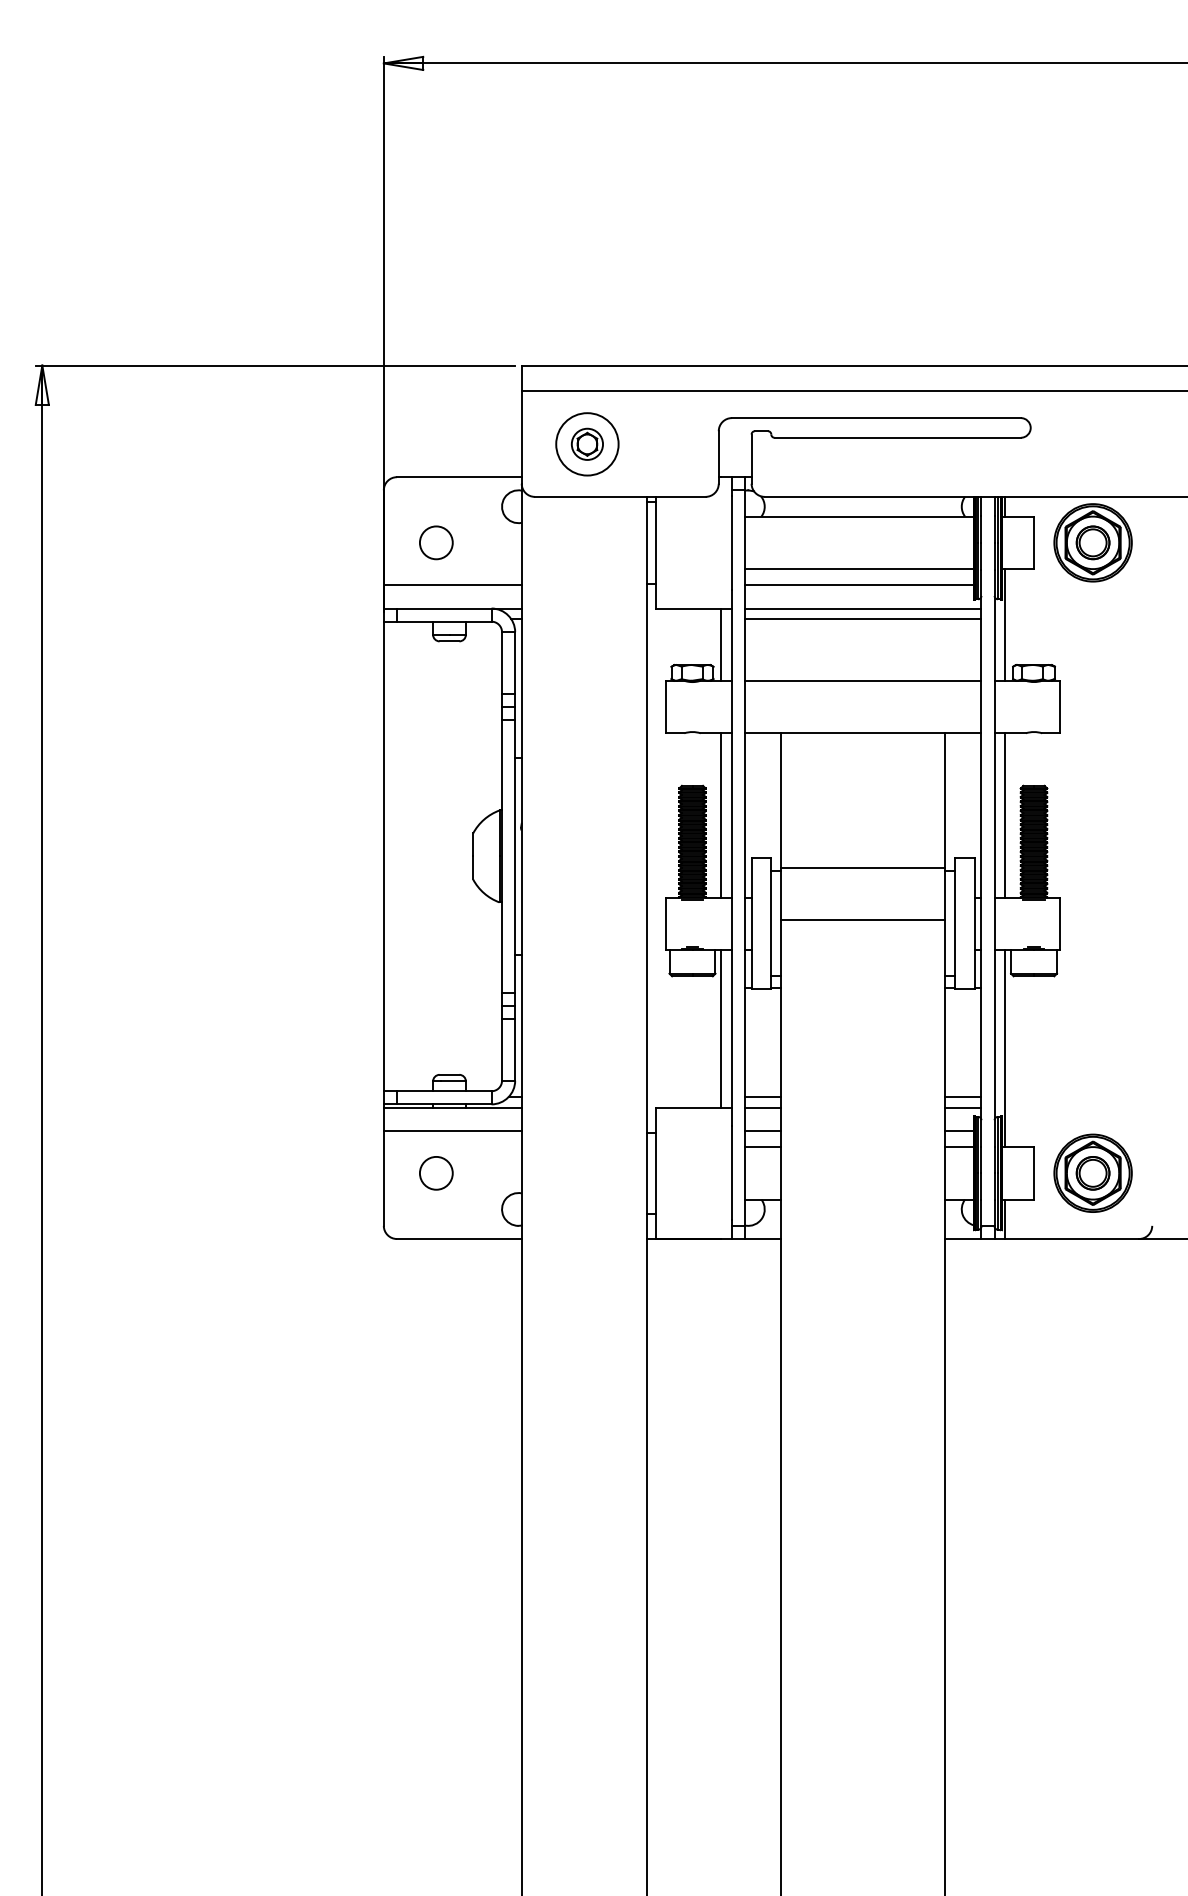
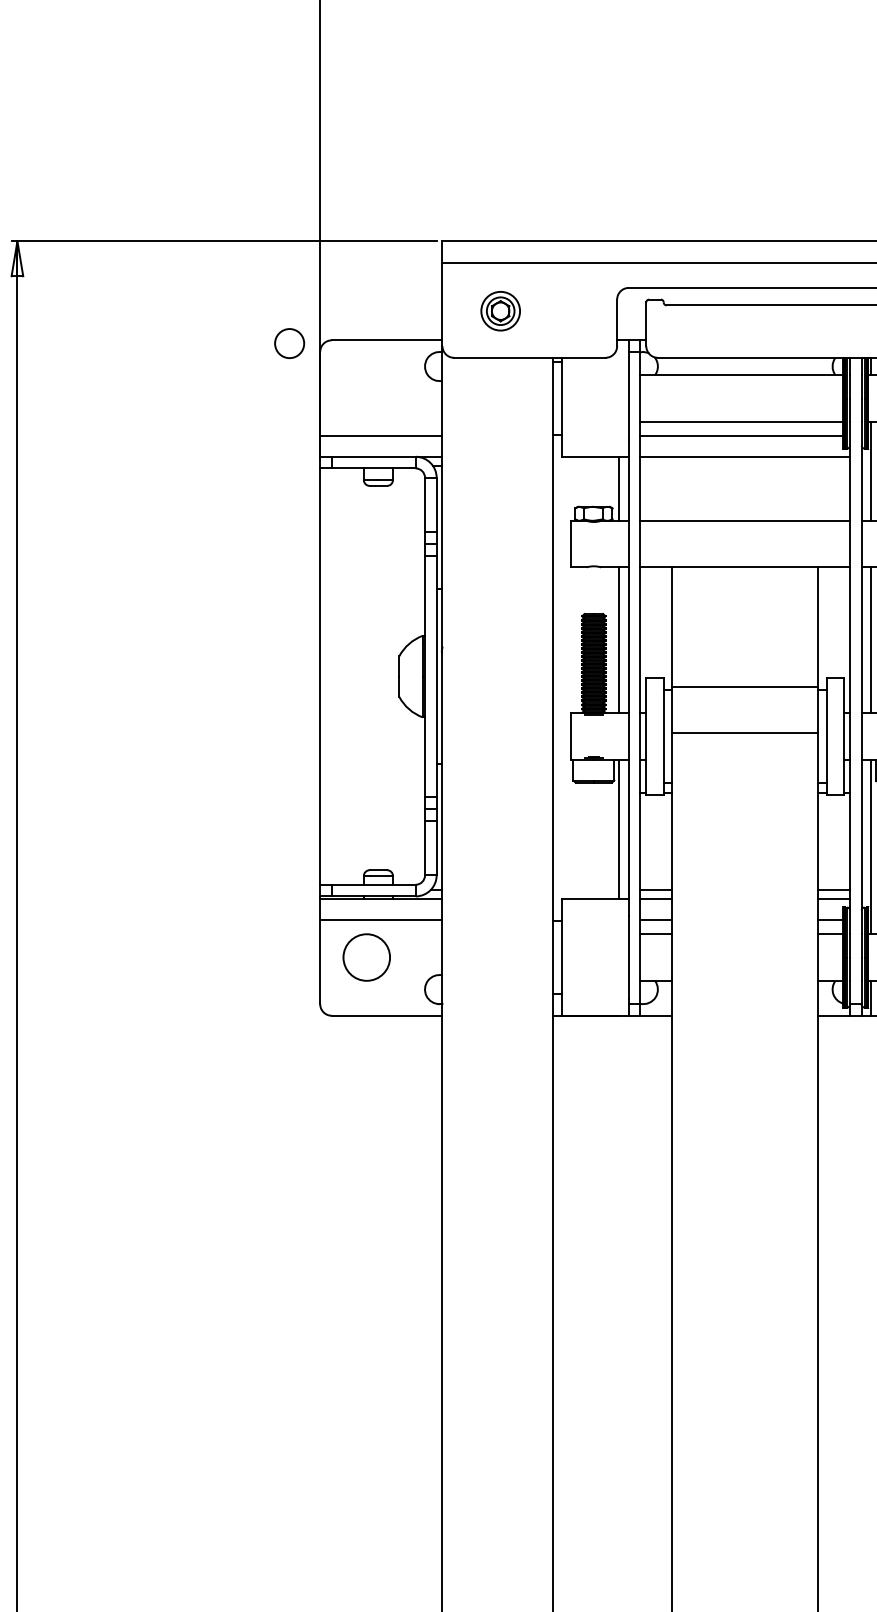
circle: (587, 444) -> (500, 311), size x0.7
circle: (436, 542) -> (289, 343), moved
line: (863, 619) -> (745, 466), removed
circle: (435, 1172) -> (366, 956), size x1.6

